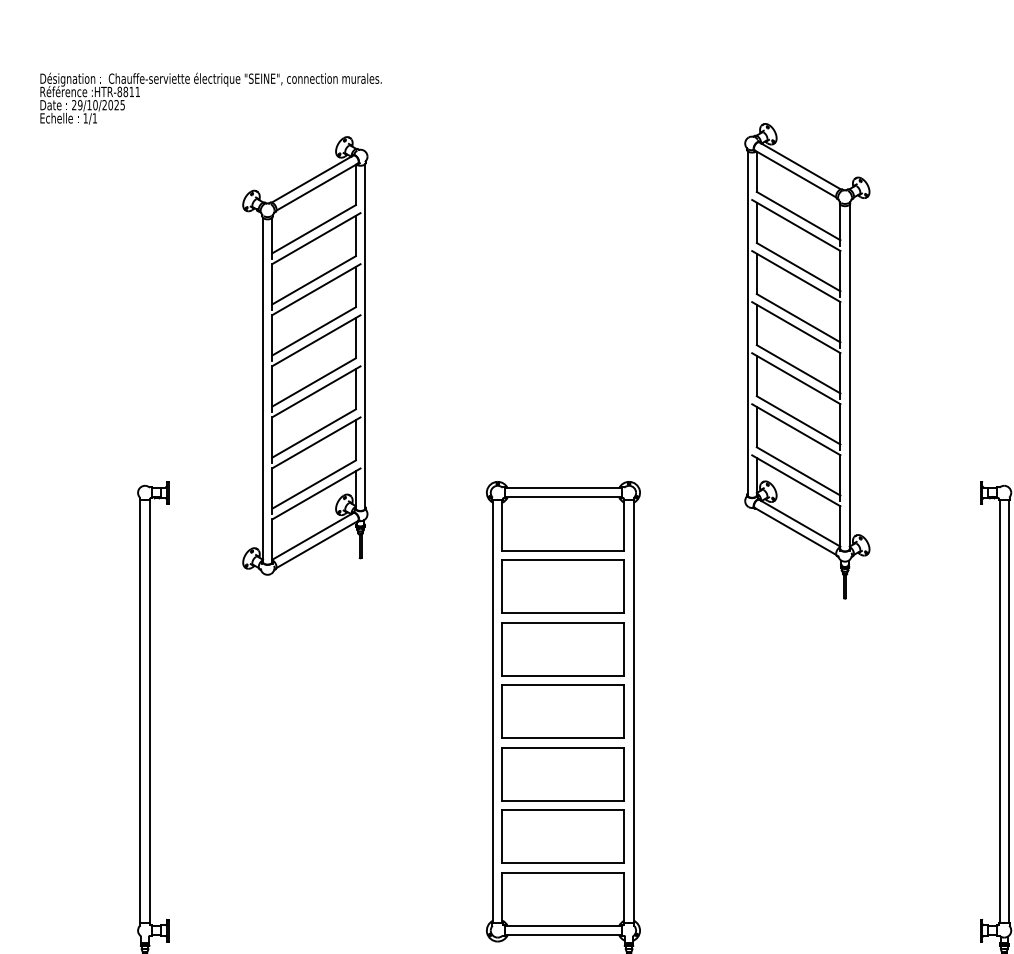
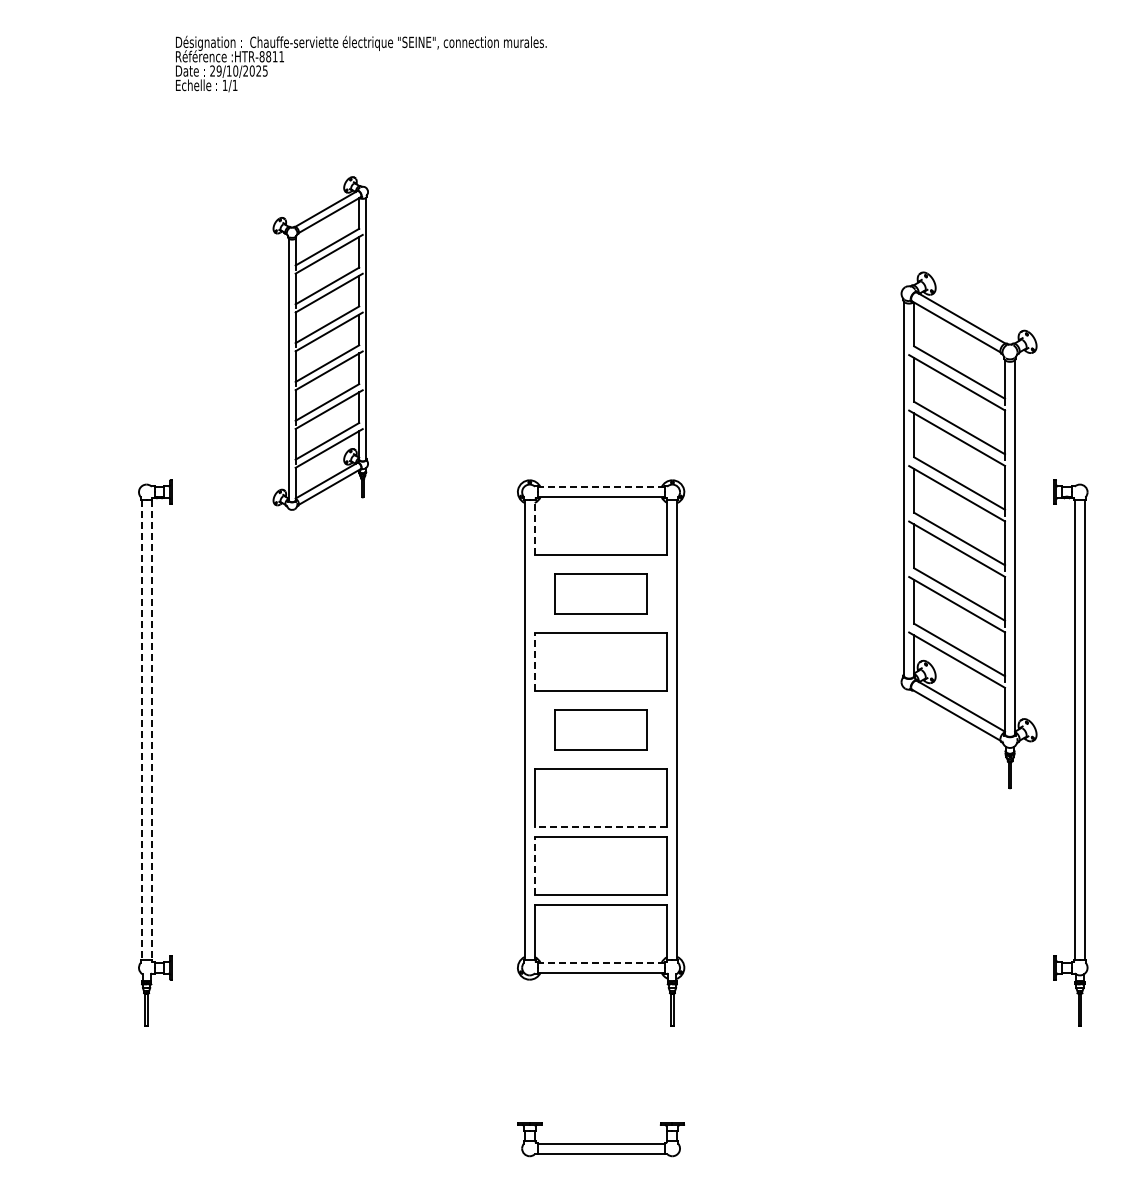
text: (211, 98) -> (361, 63), moved
part: (305, 355) -> (320, 343), size x0.7
part: (806, 361) -> (968, 530), moved
line: (562, 488) -> (600, 487), solid -> dashed
line: (502, 525) -> (534, 527), solid -> dashed
part: (562, 586) -> (600, 593), size x0.7
line: (502, 649) -> (534, 662), solid -> dashed
part: (562, 711) -> (600, 729), size x0.7
line: (140, 712) -> (141, 730), solid -> dashed
line: (149, 712) -> (151, 730), solid -> dashed
line: (562, 800) -> (600, 826), solid -> dashed
line: (502, 836) -> (534, 865), solid -> dashed
line: (562, 925) -> (600, 962), solid -> dashed

